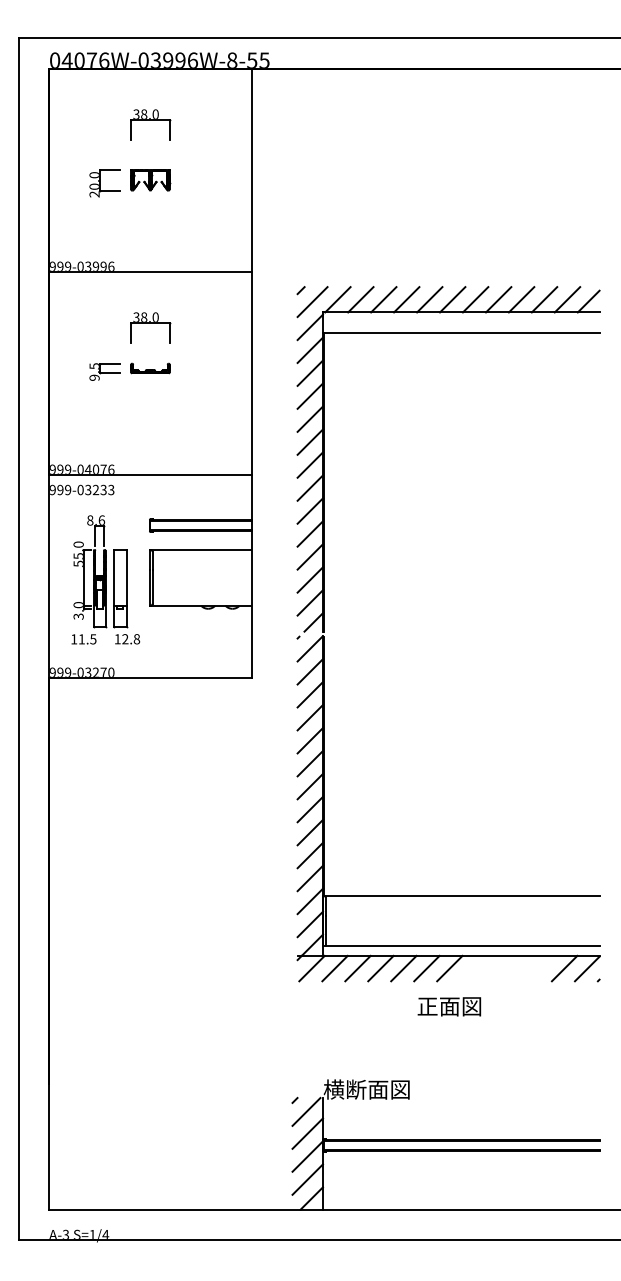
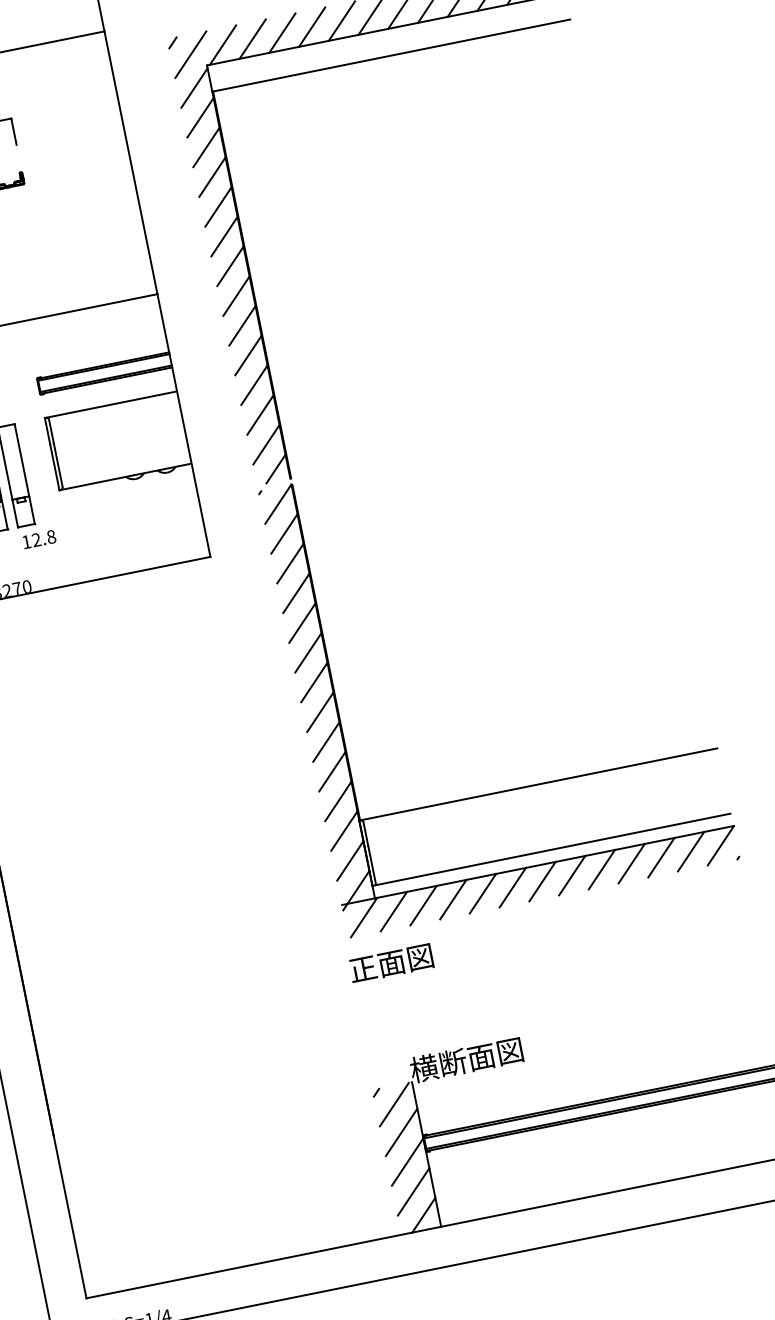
line: (472, 968) -> (571, 875), added
line: (495, 968) -> (601, 869), added
line: (518, 968) -> (631, 863), added
line: (541, 968) -> (661, 857), added
text: (449, 1006) -> (391, 963), moved

